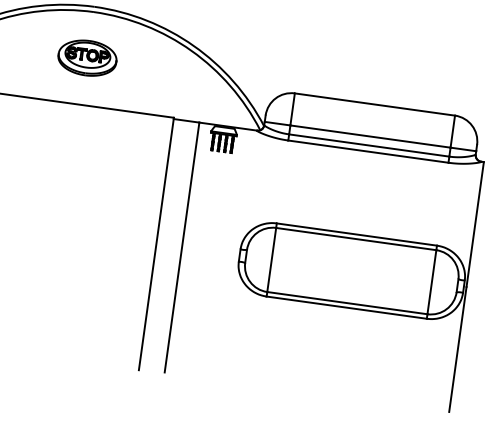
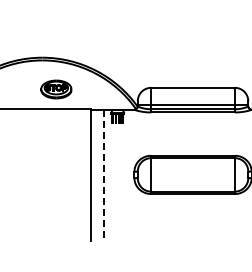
part: (87, 58) -> (56, 89), moved
line: (182, 248) -> (104, 175), solid -> dashed

